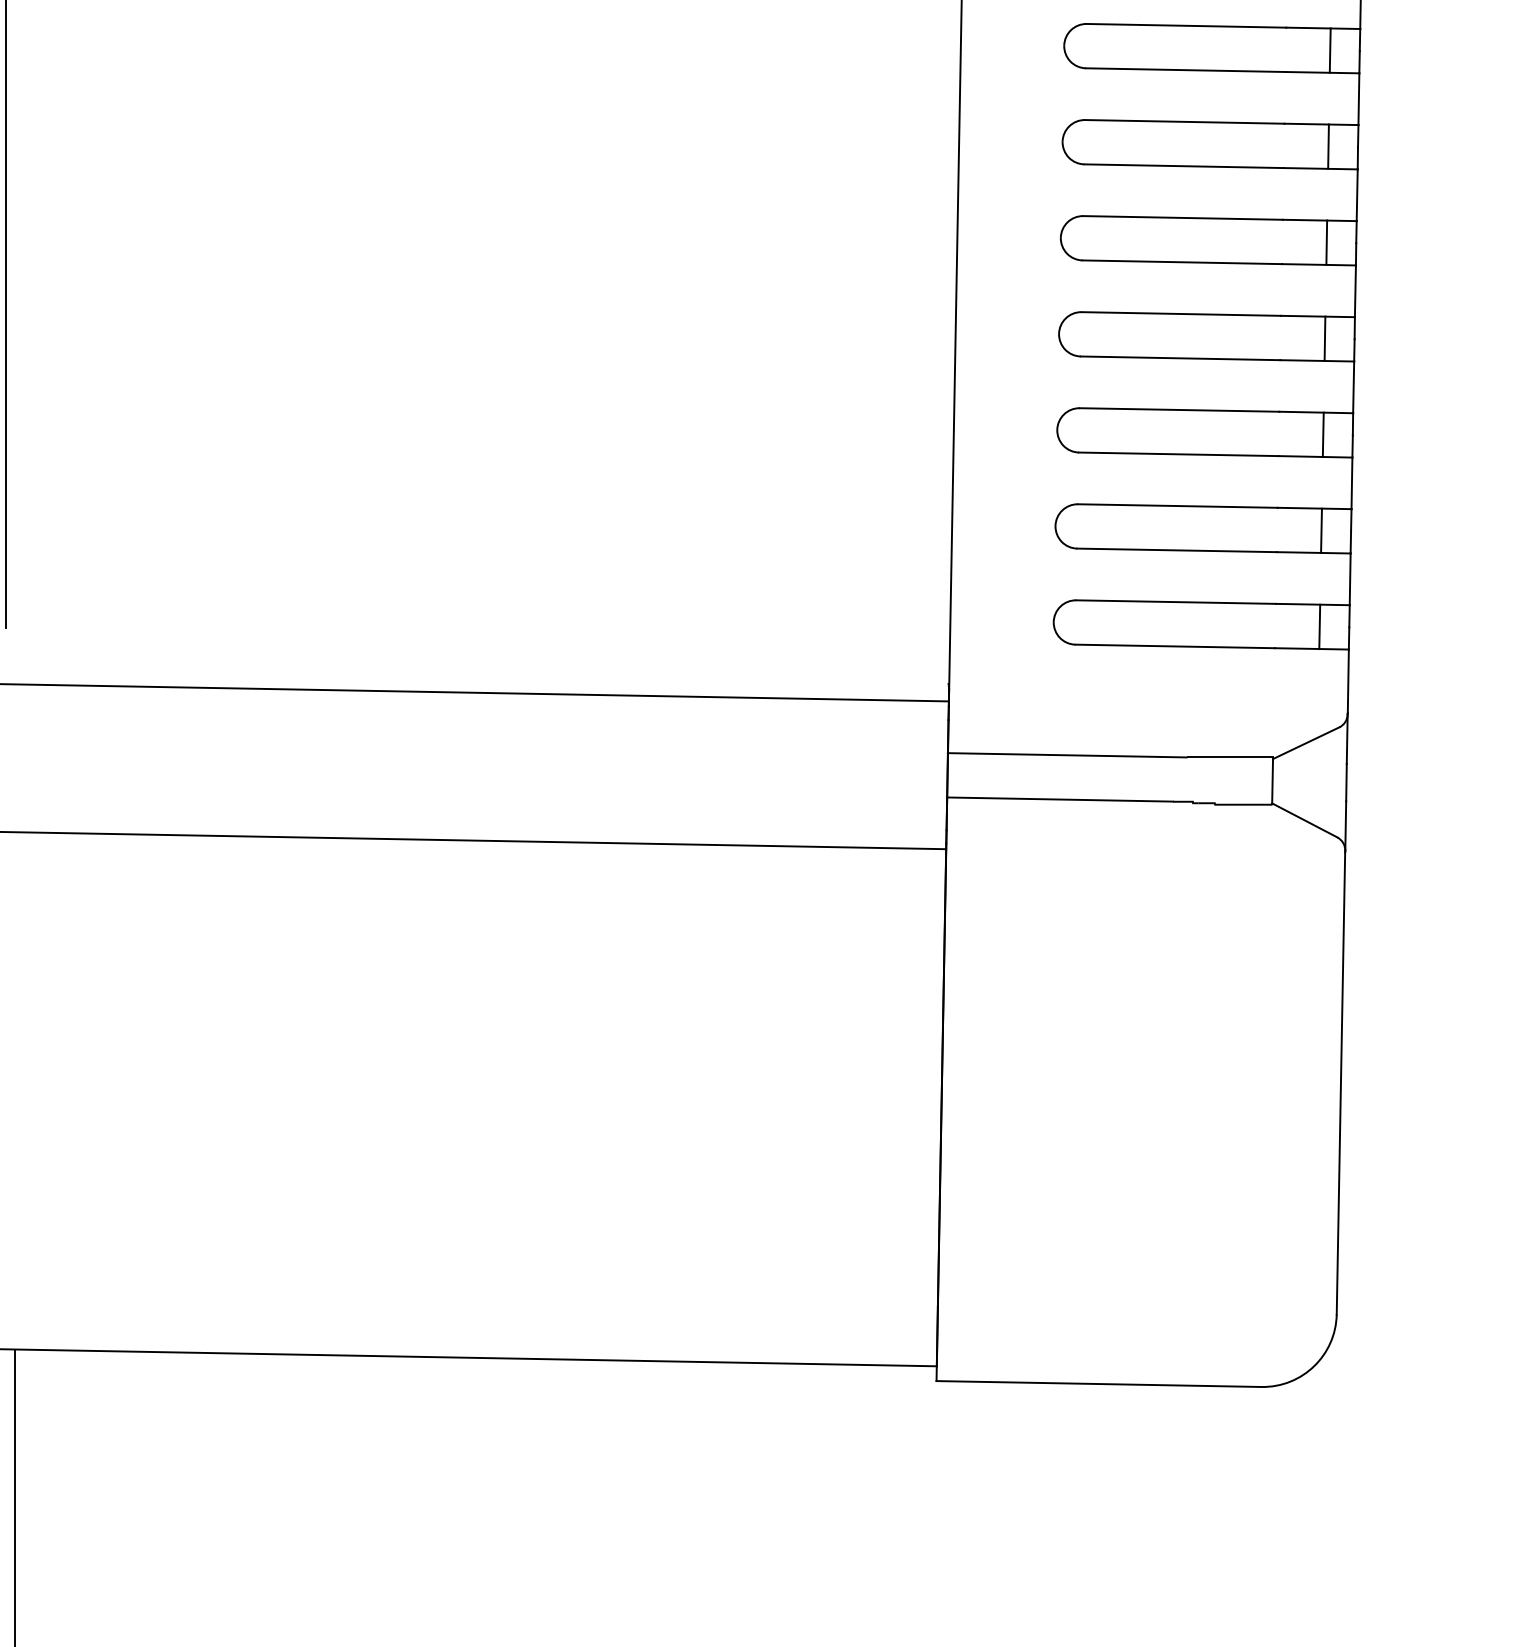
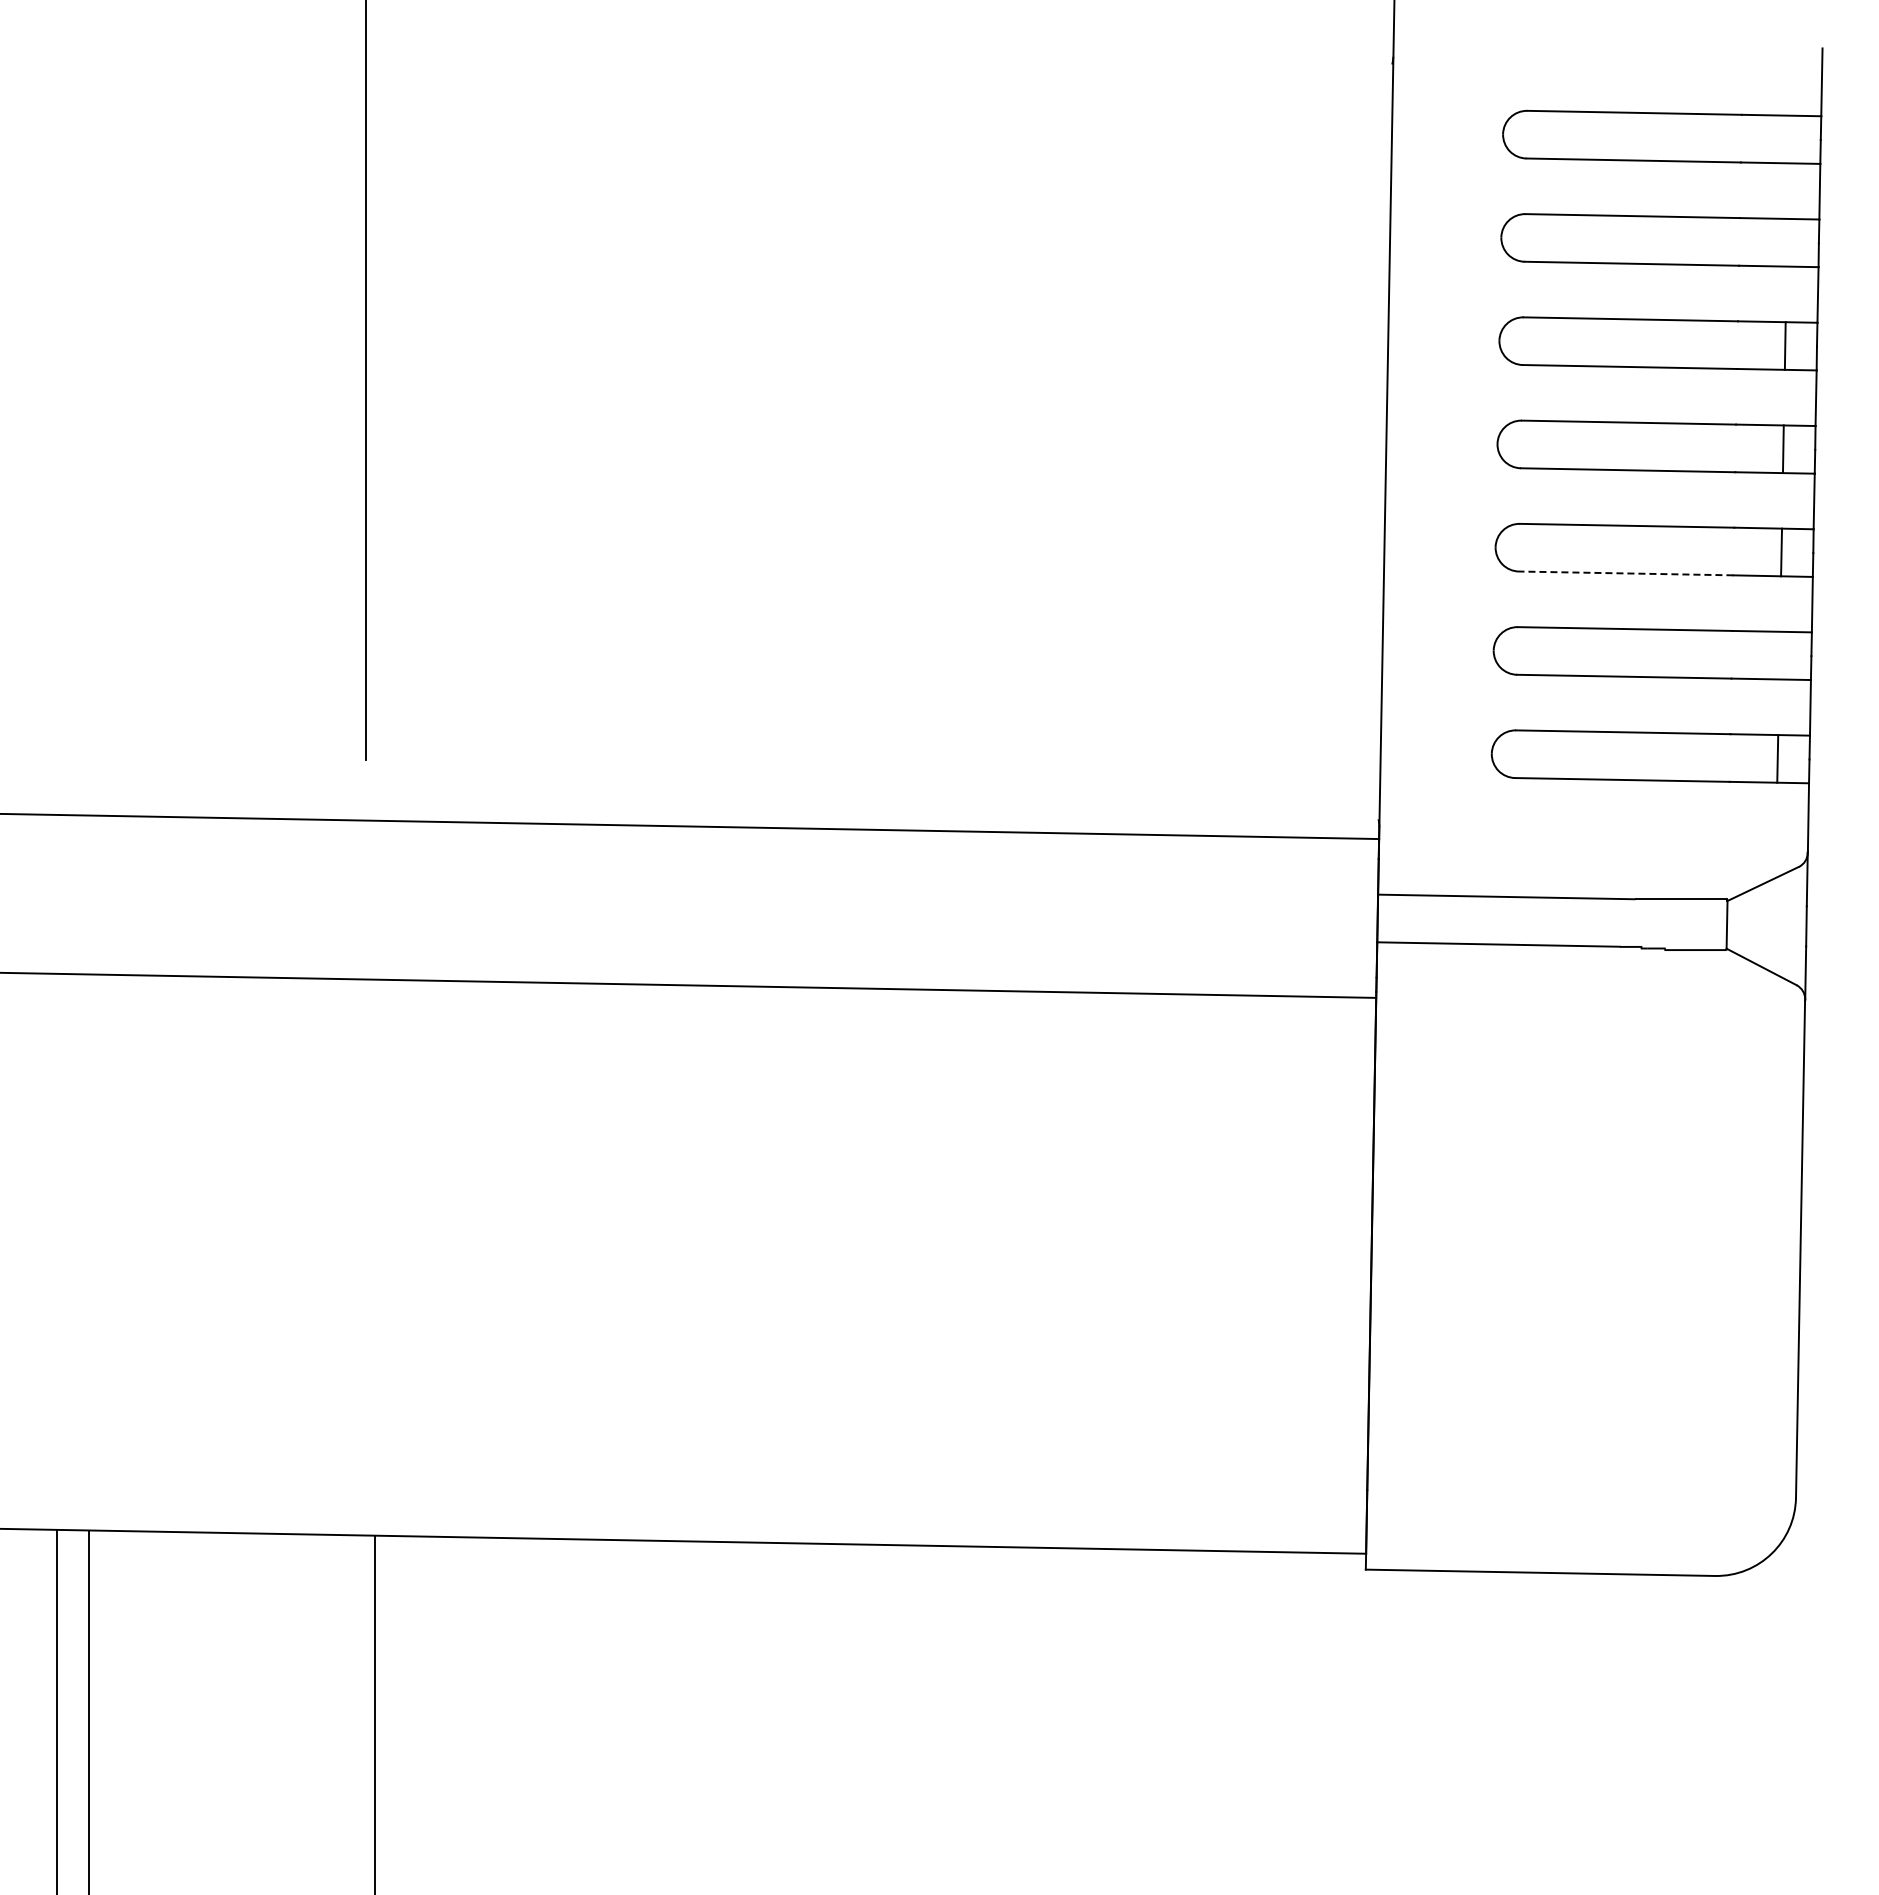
line: (1329, 50) -> (1788, 139), removed
line: (1327, 146) -> (1786, 242), removed
line: (1178, 454) -> (1625, 573), solid -> dashed
line: (1321, 530) -> (1779, 655), removed

